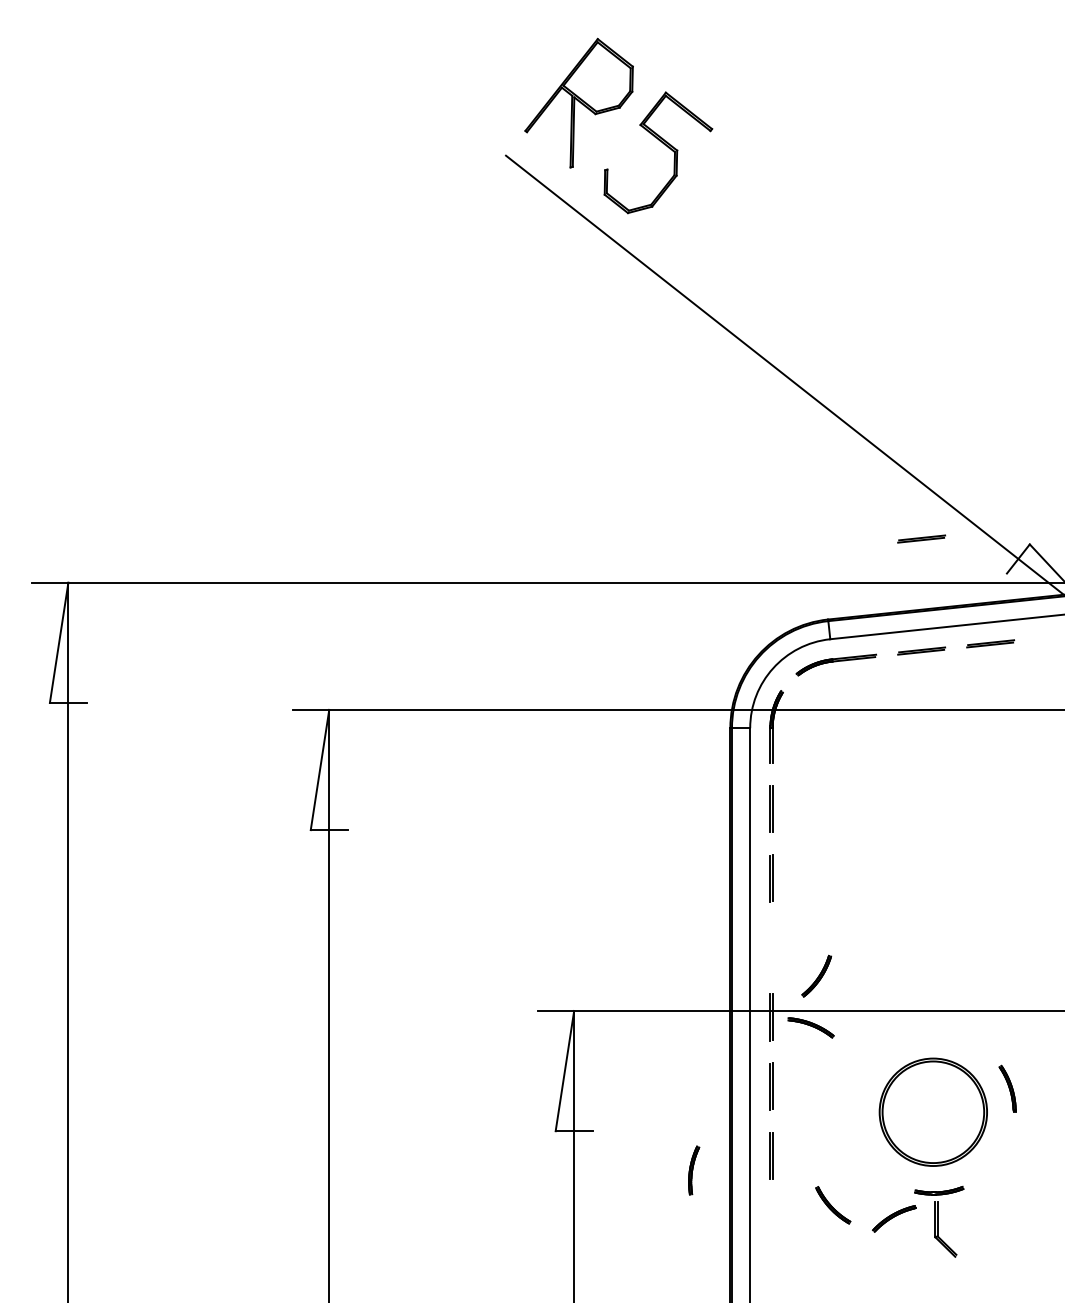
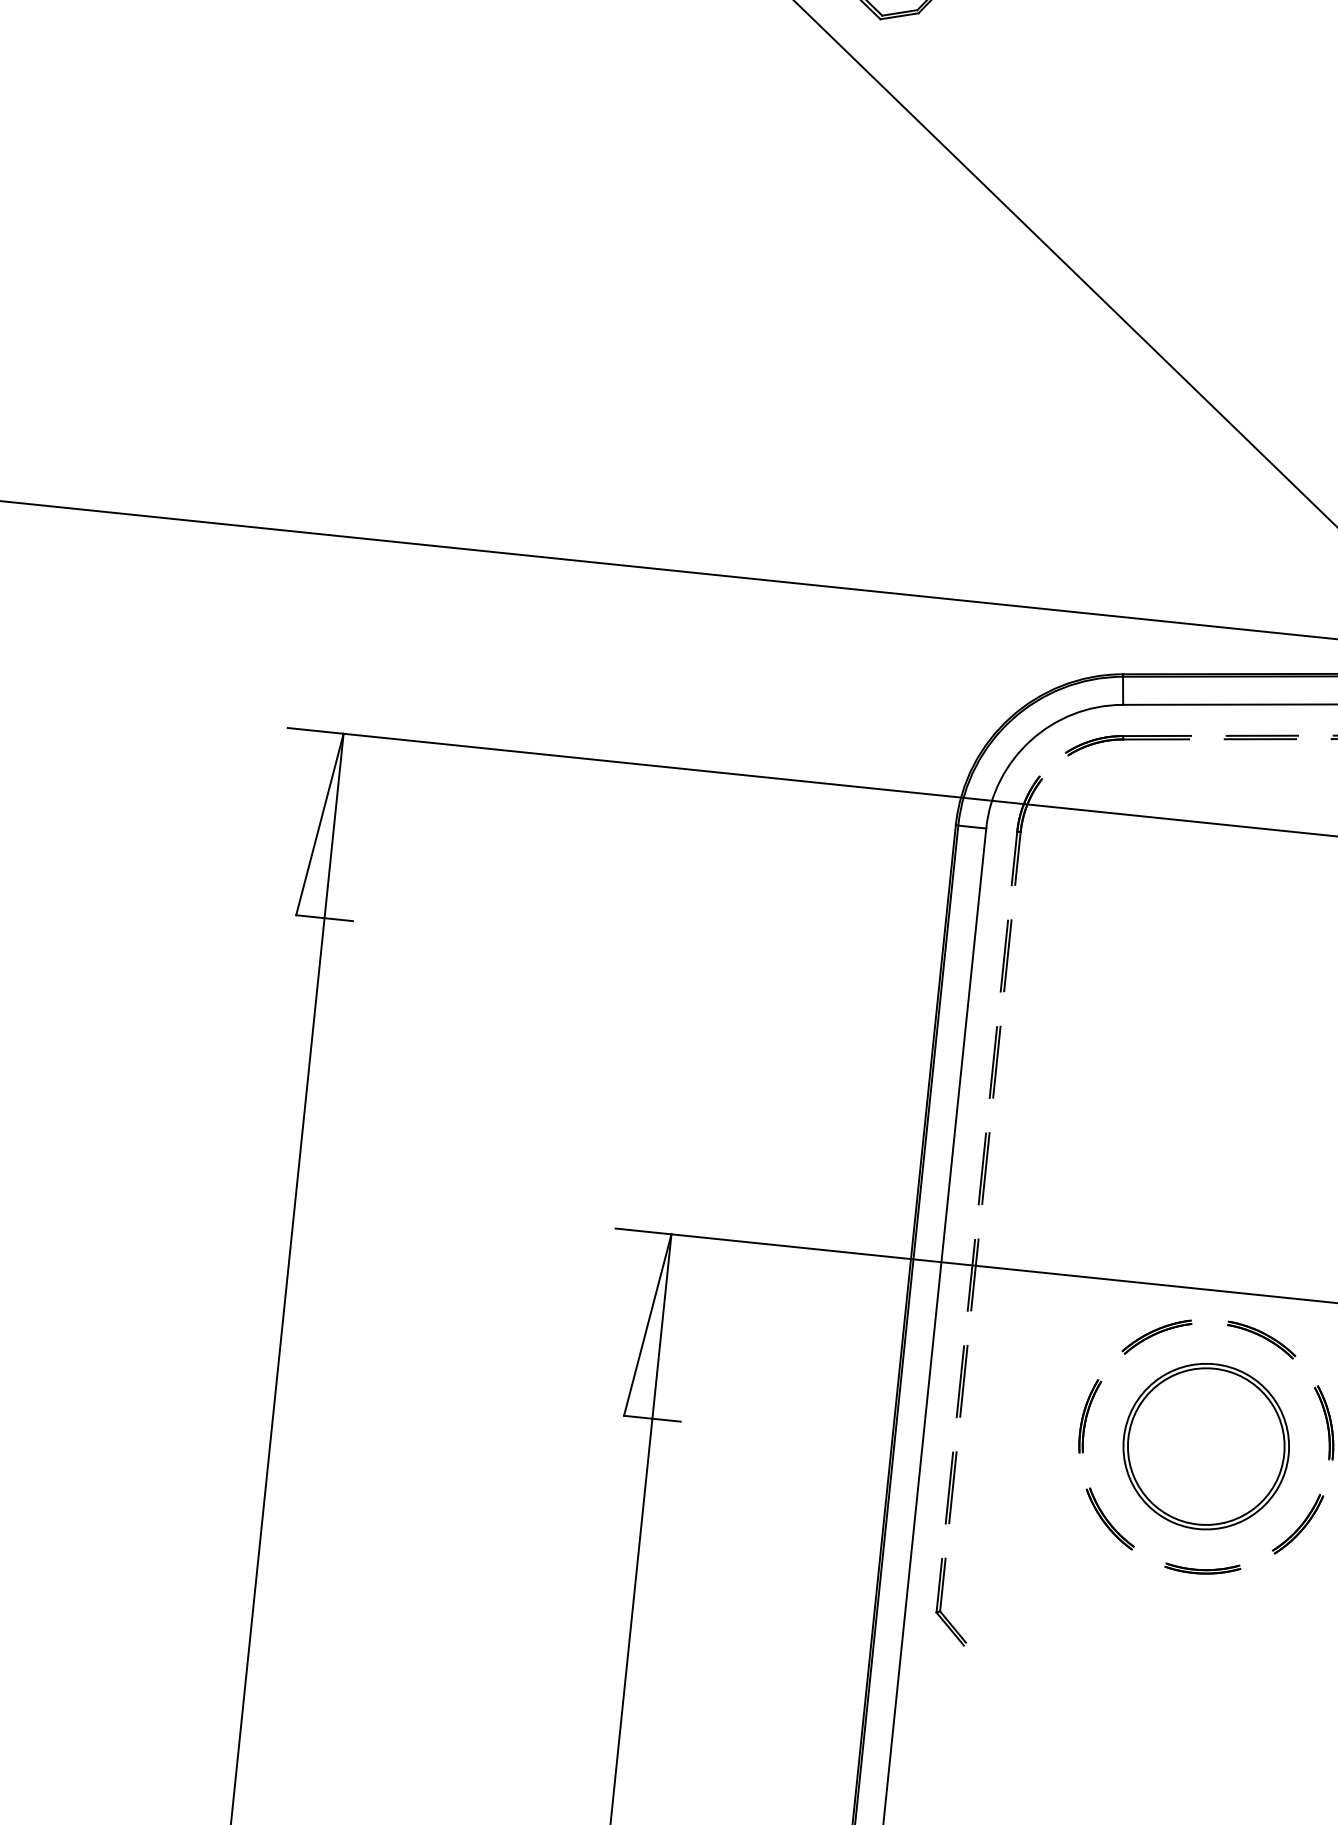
part: (921, 538) -> (1278, 564), removed
line: (770, 947) -> (982, 1168), added
part: (816, 975) -> (1297, 1523), moved
part: (810, 1027) -> (1260, 1339), moved
part: (694, 1170) -> (1090, 1416), moved
part: (833, 1205) -> (1110, 1519), moved
part: (894, 1218) -> (1157, 1336), moved
part: (938, 1229) -> (942, 1601), moved

